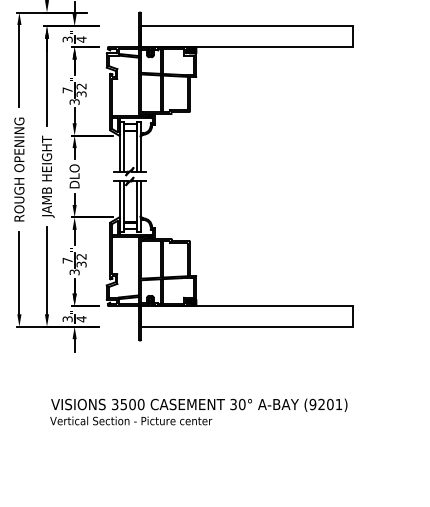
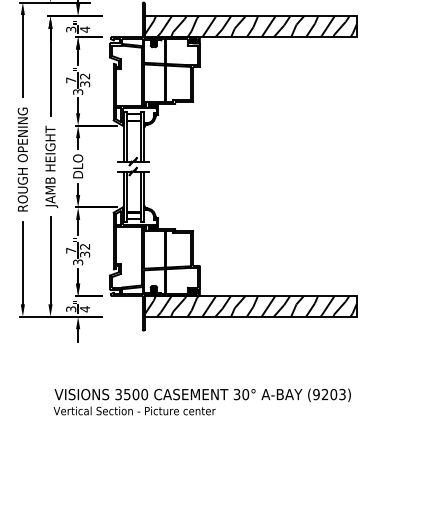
hatch: (247, 36) -> (250, 26), added
hatch: (247, 316) -> (250, 306), added
text: (339, 404) -> (342, 394), (9201) -> (9203)

